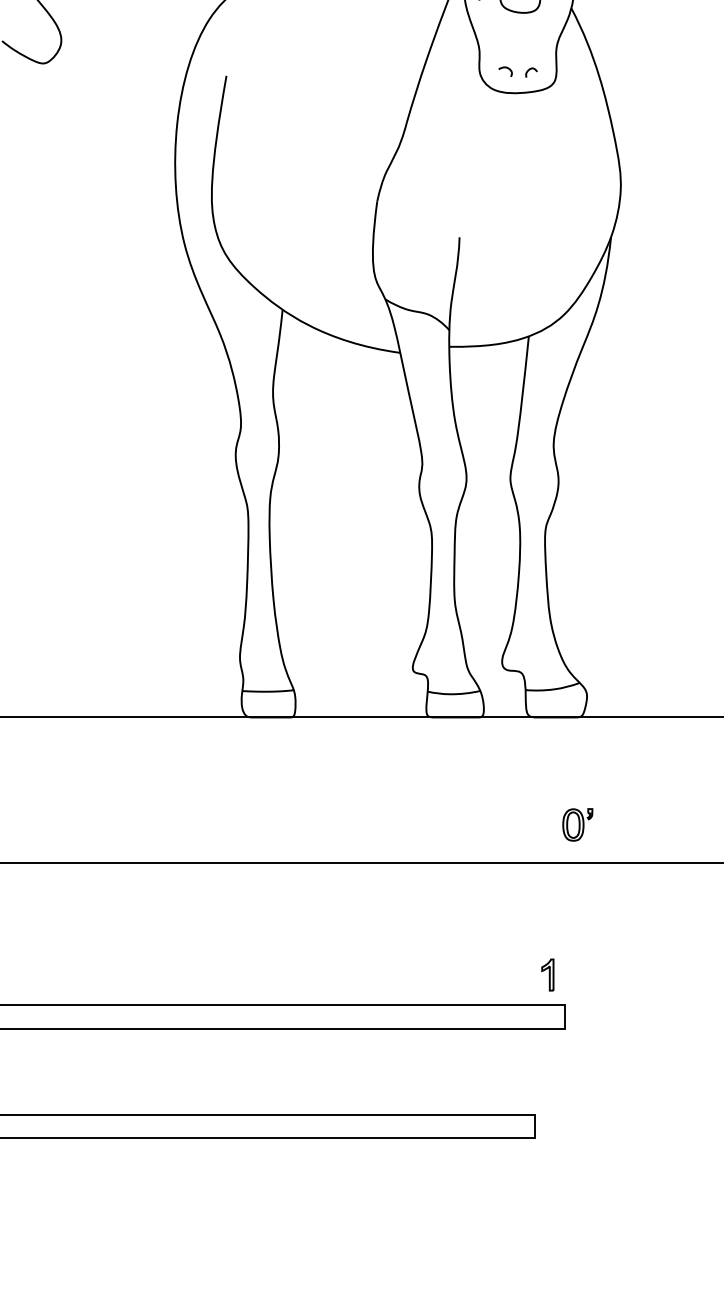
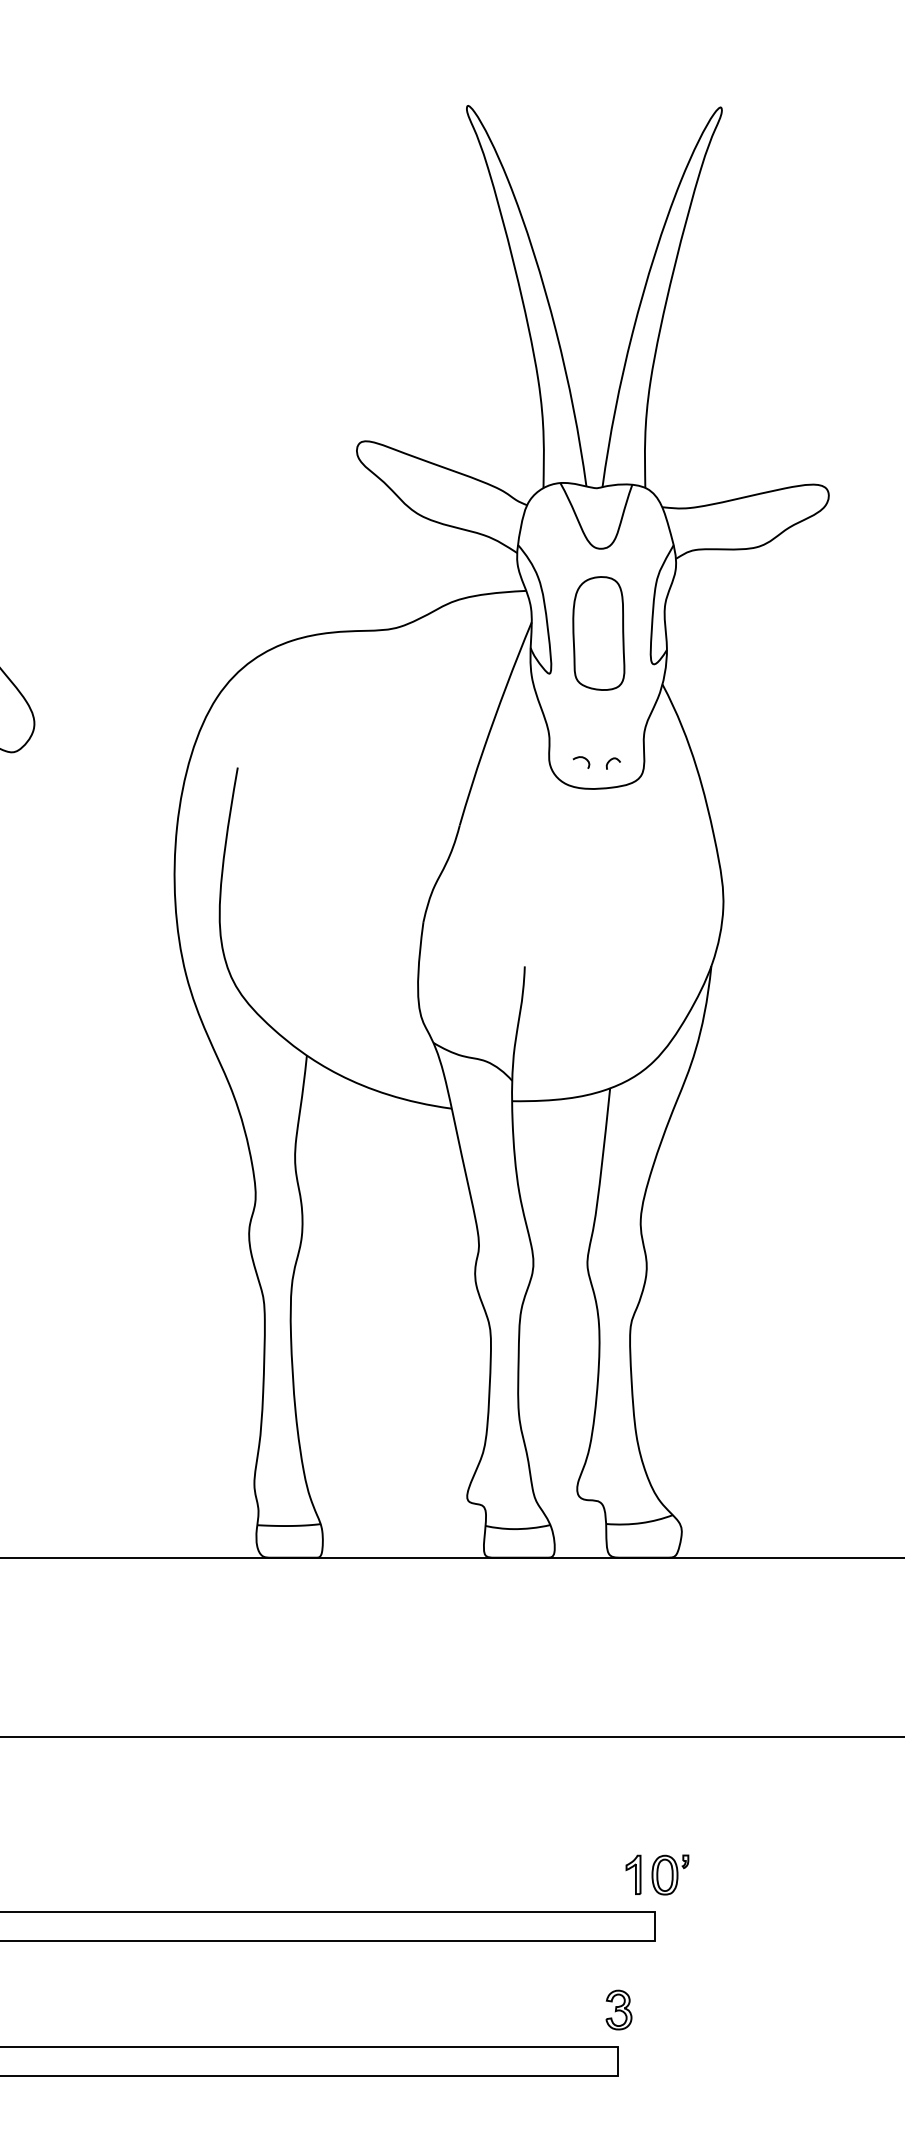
part: (577, 824) -> (670, 1874), moved
part: (535, 1084) -> (618, 2009), added

